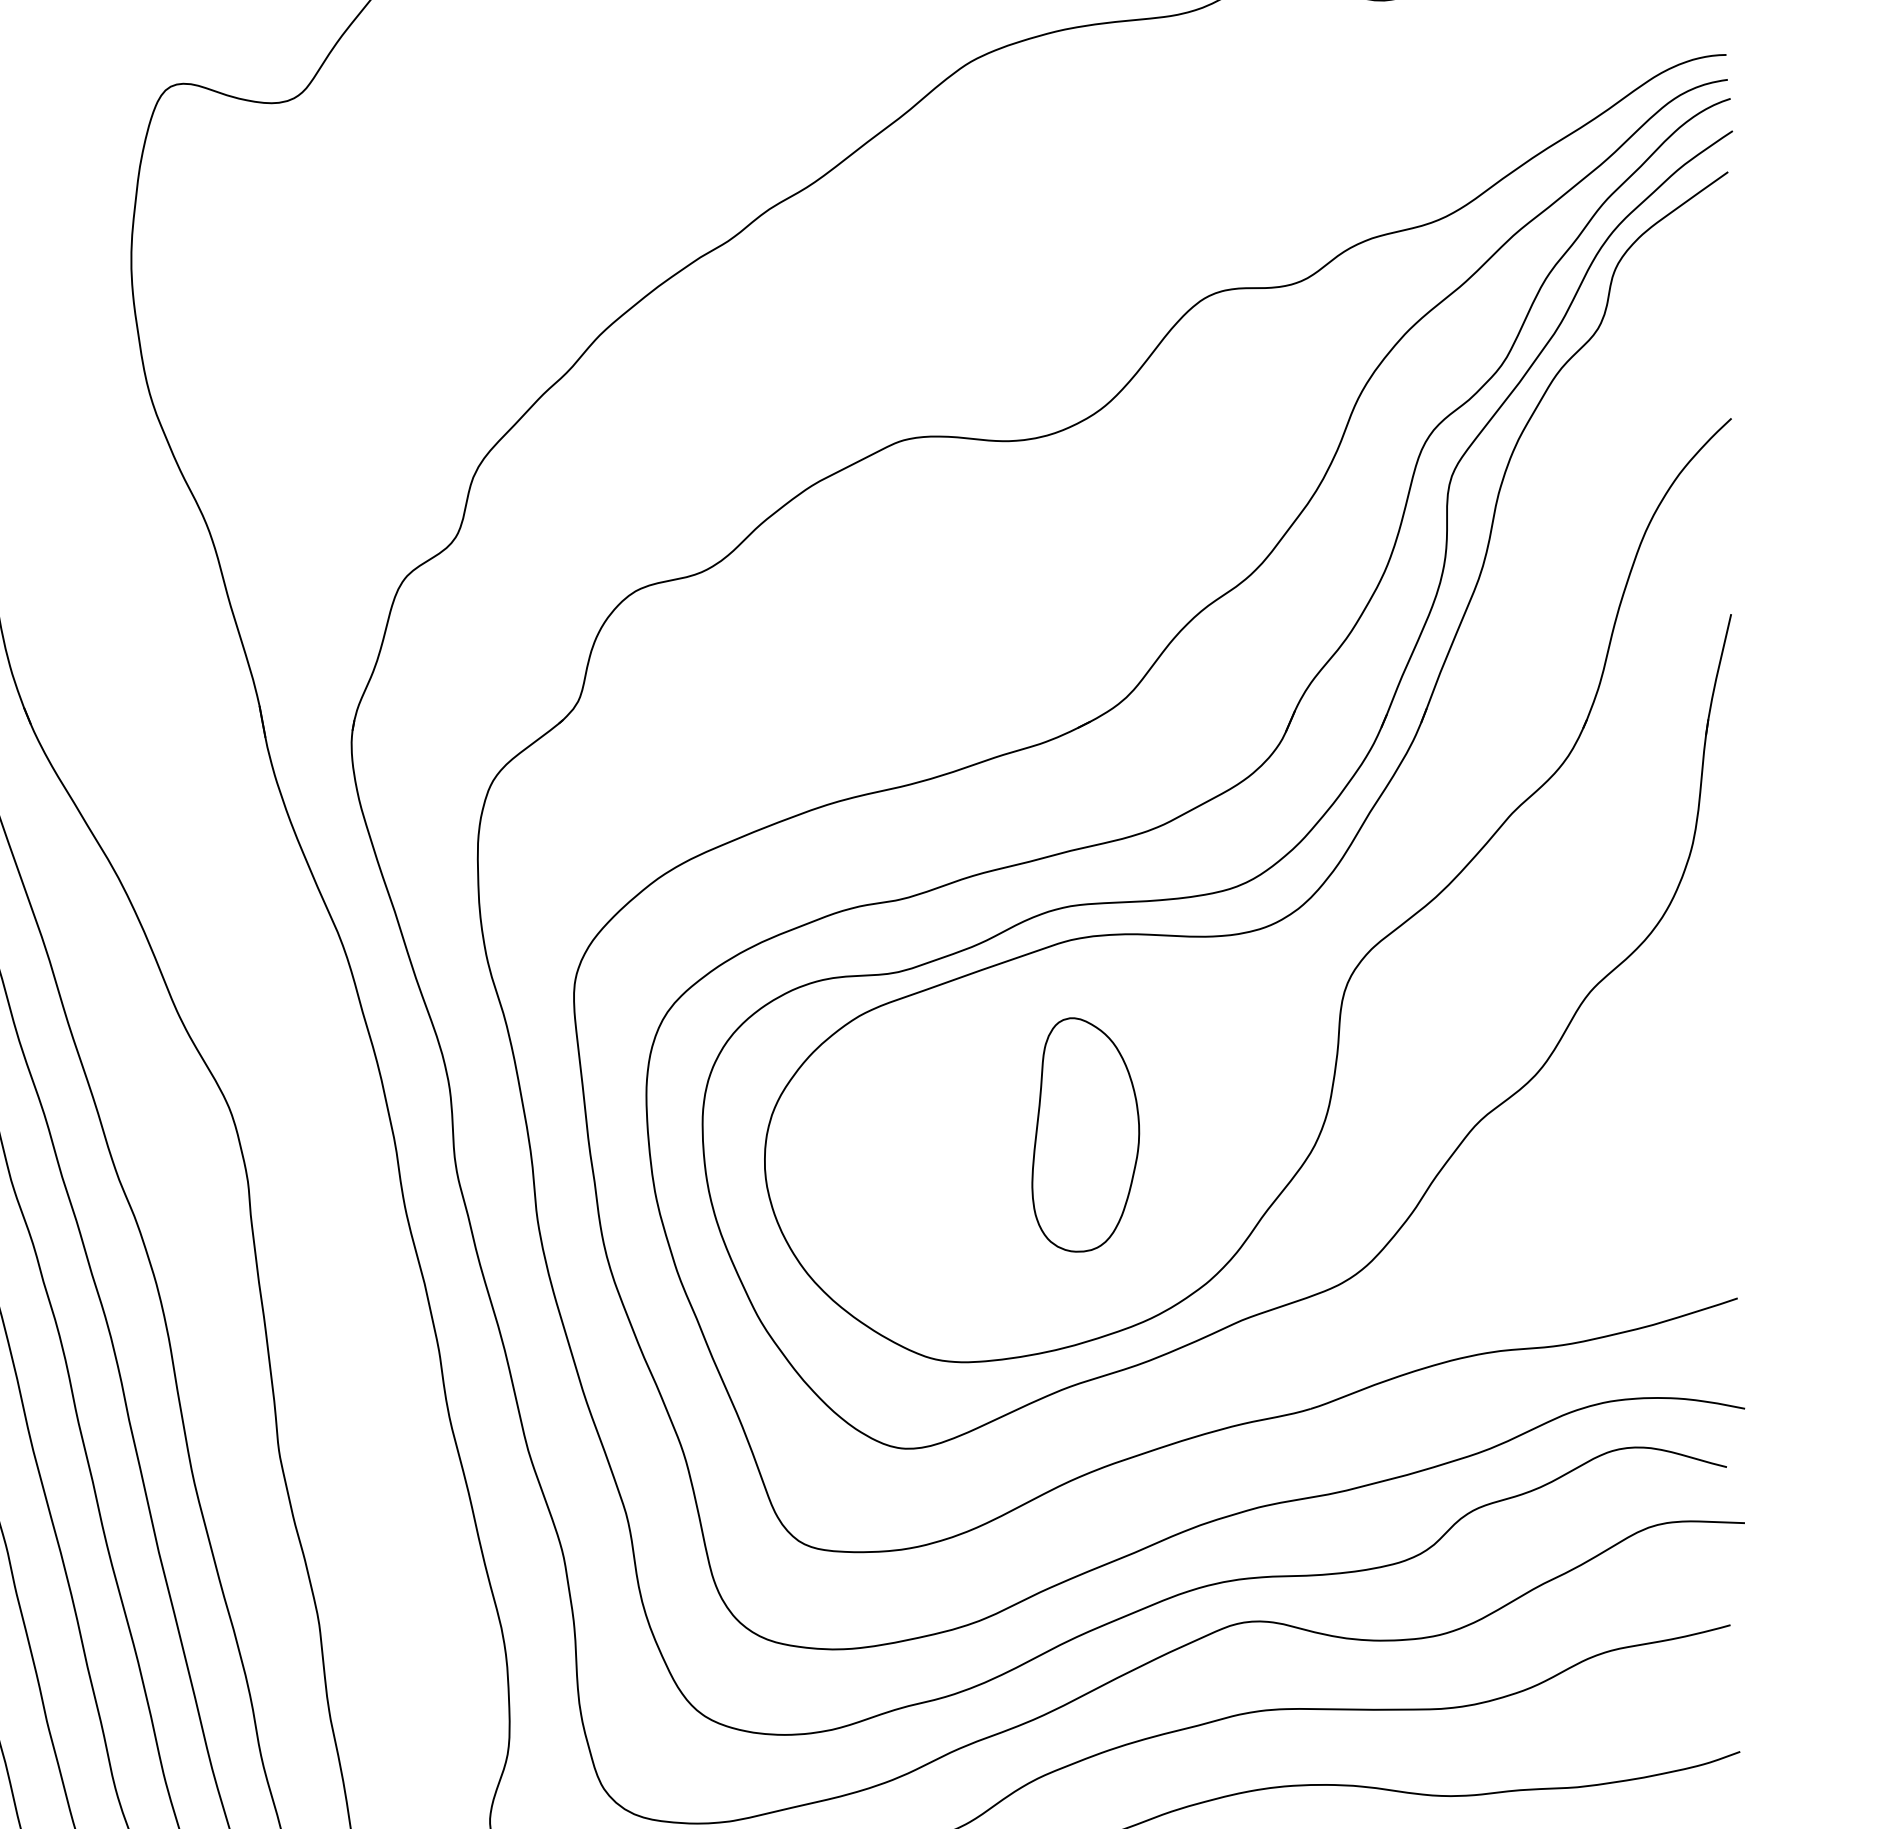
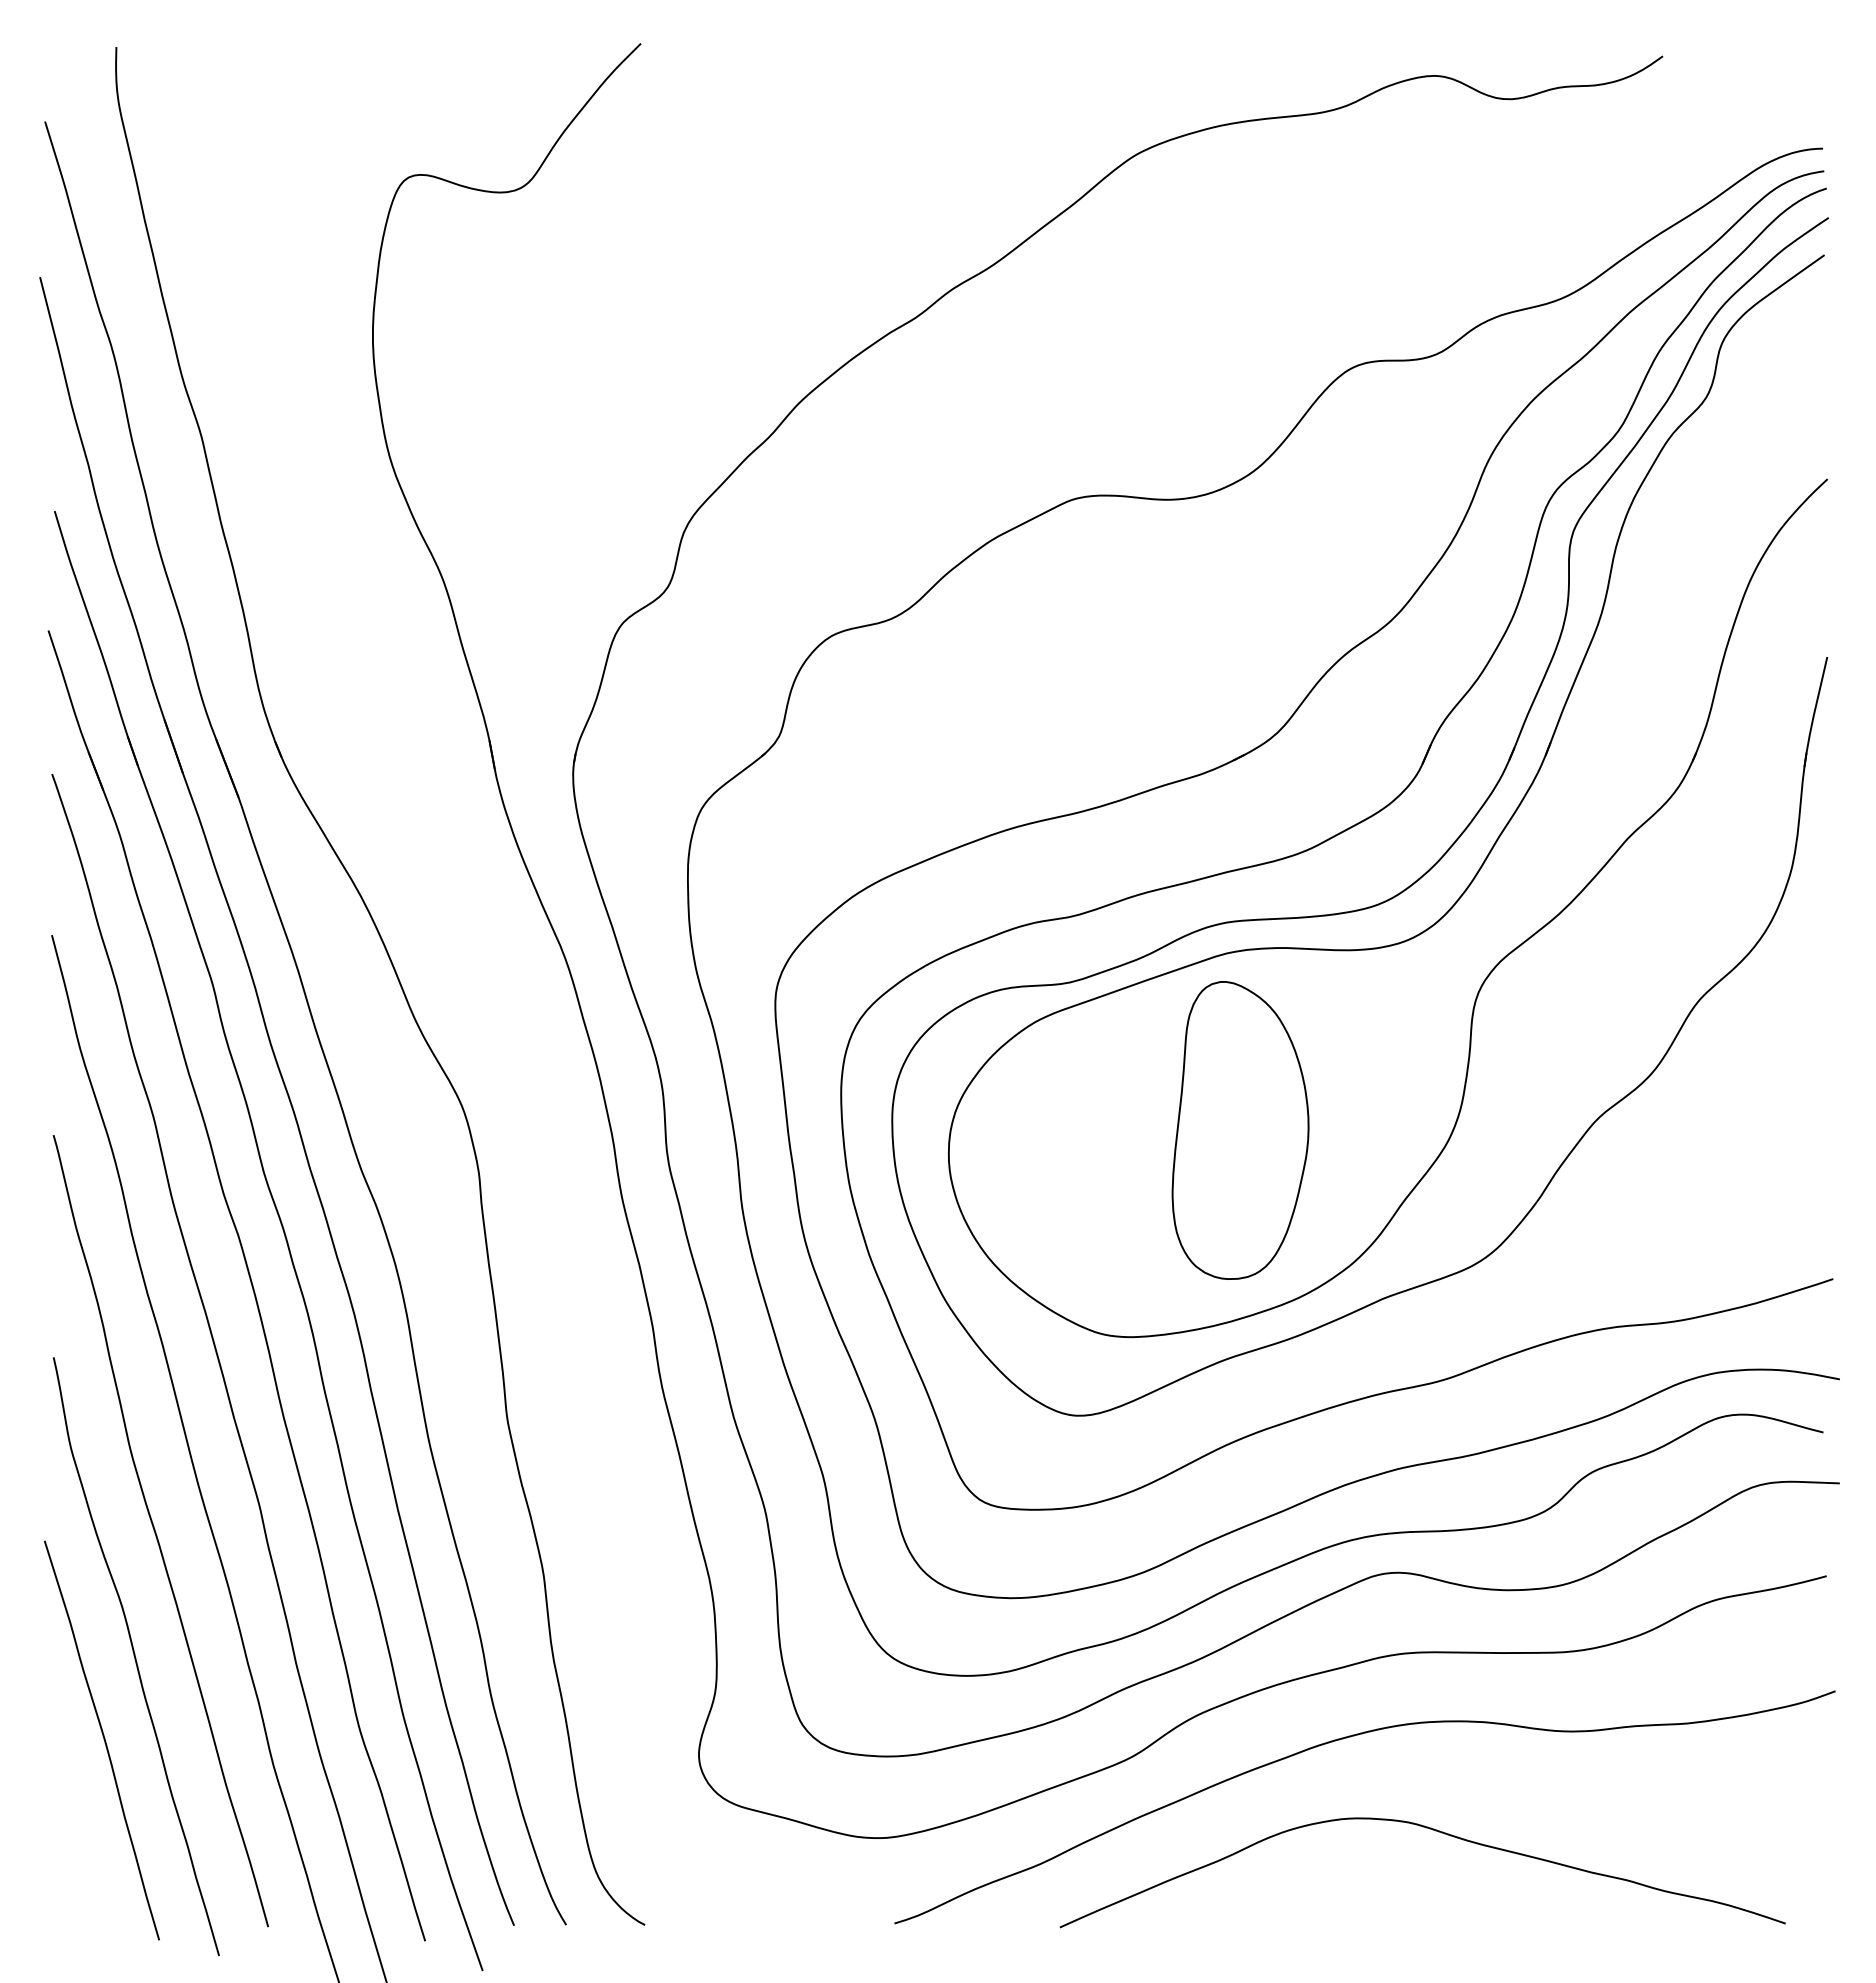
part: (1085, 1134) -> (1240, 1130), size x1.4

